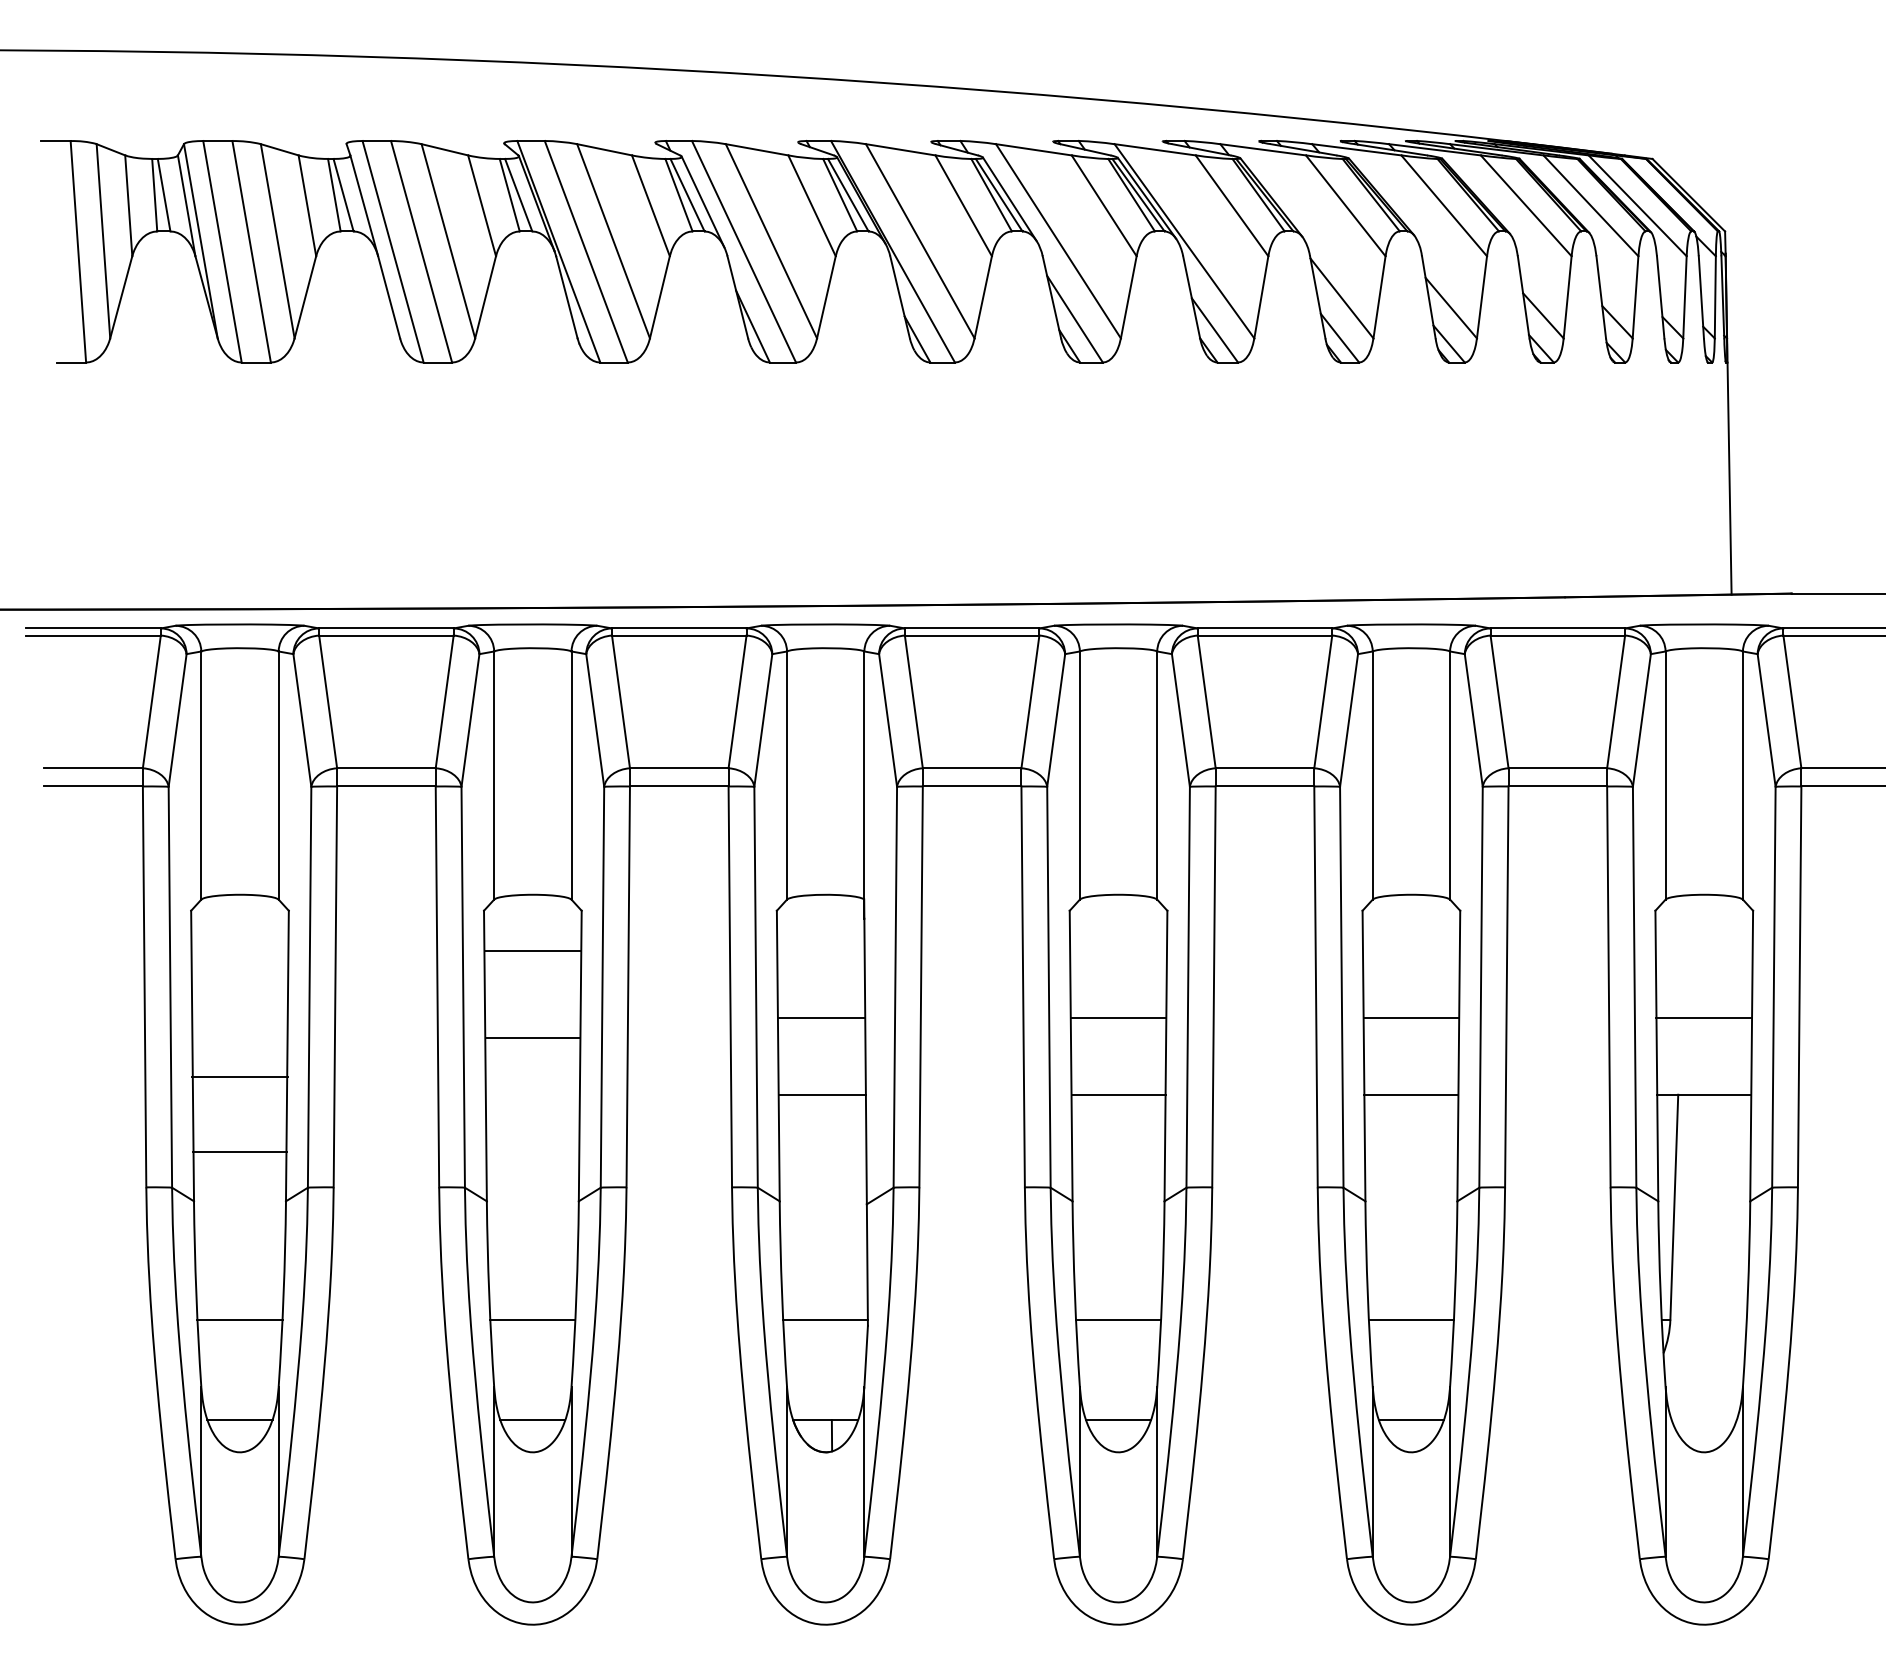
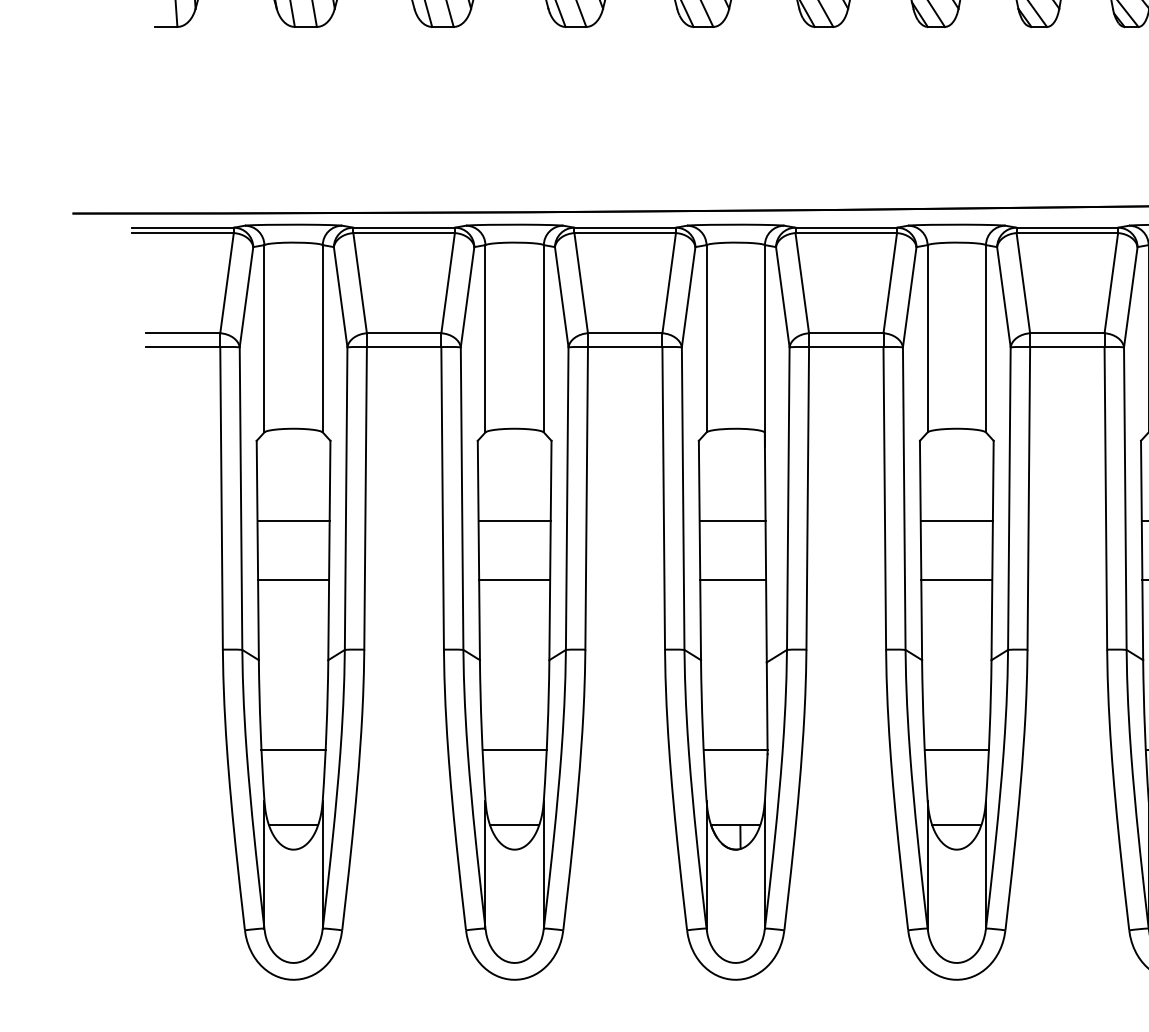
line: (532, 950) -> (514, 521), moved
line: (532, 1037) -> (514, 579), moved
line: (239, 1076) -> (293, 521), moved
line: (239, 1151) -> (293, 579), moved

